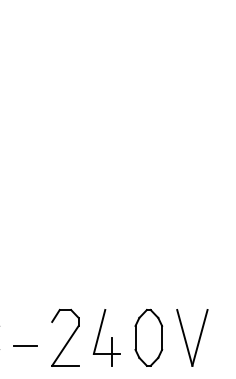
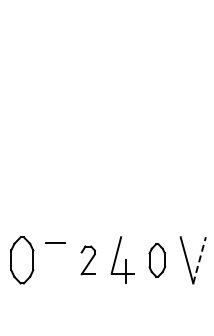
part: (65, 338) -> (88, 260), size x0.6
part: (149, 338) -> (157, 260), size x0.7
line: (199, 338) -> (199, 260), solid -> dashed
line: (25, 345) -> (55, 242), moved

